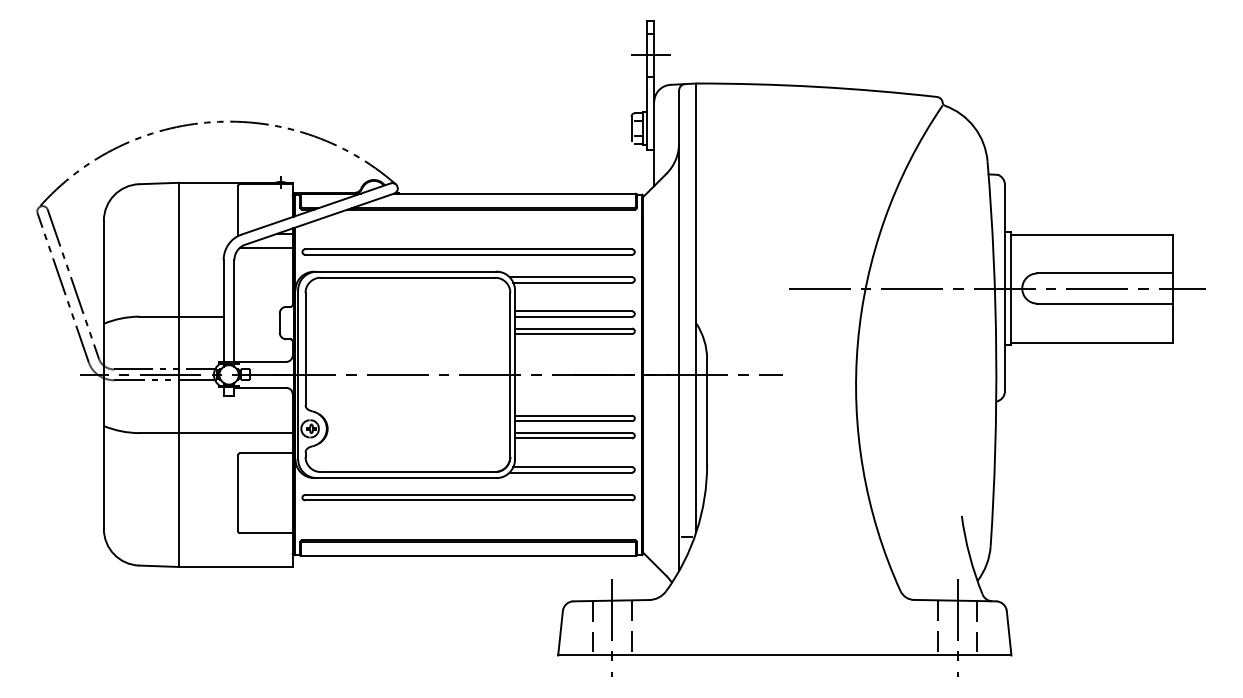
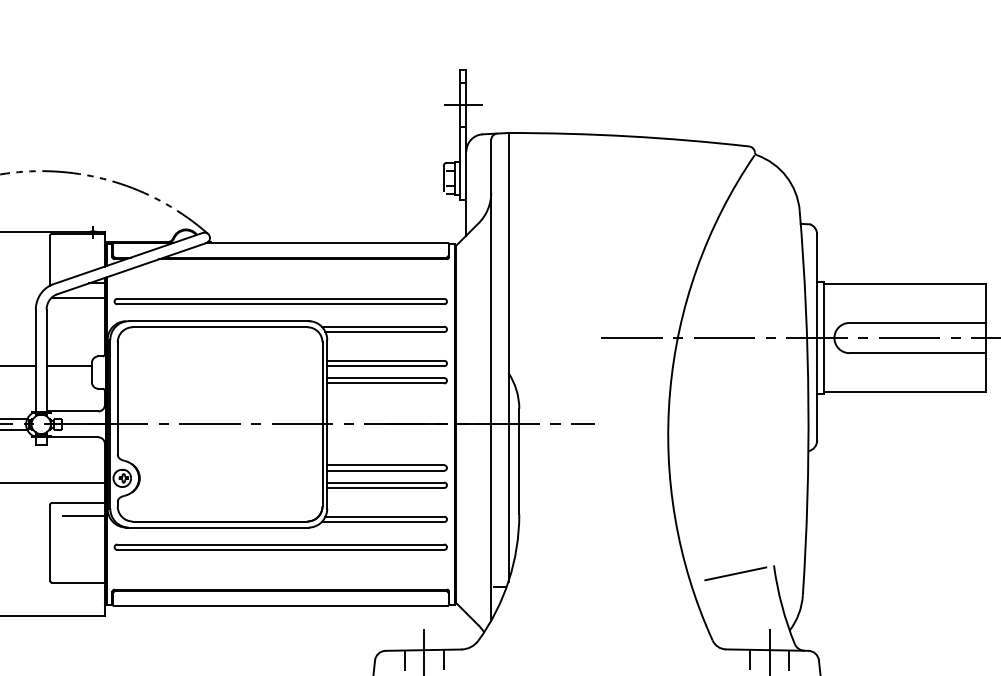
line: (256, 316) -> (68, 365), added
line: (271, 466) -> (83, 515), added
line: (923, 523) -> (735, 572), added

